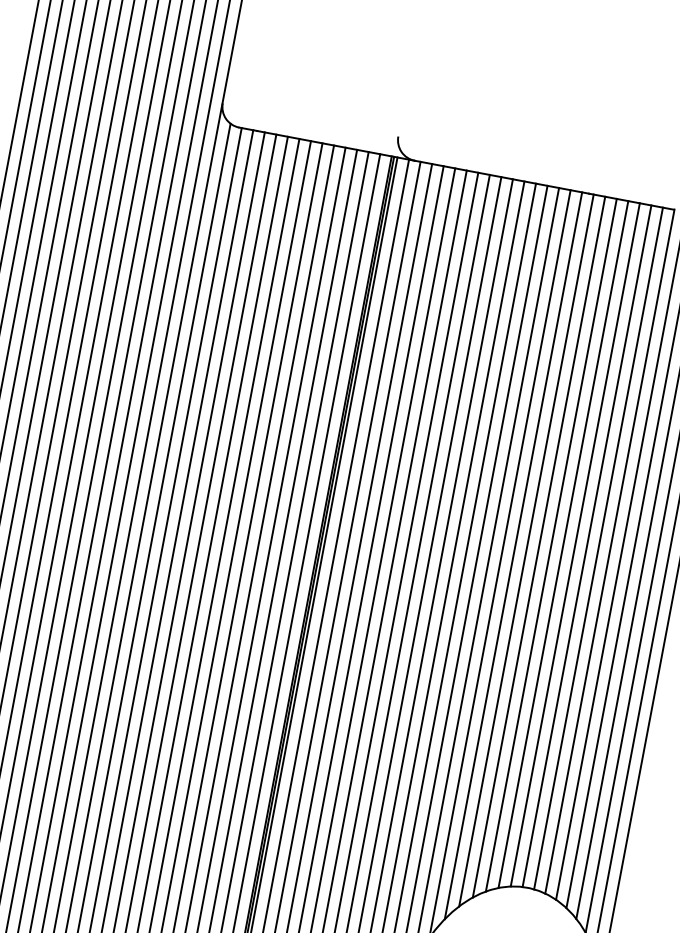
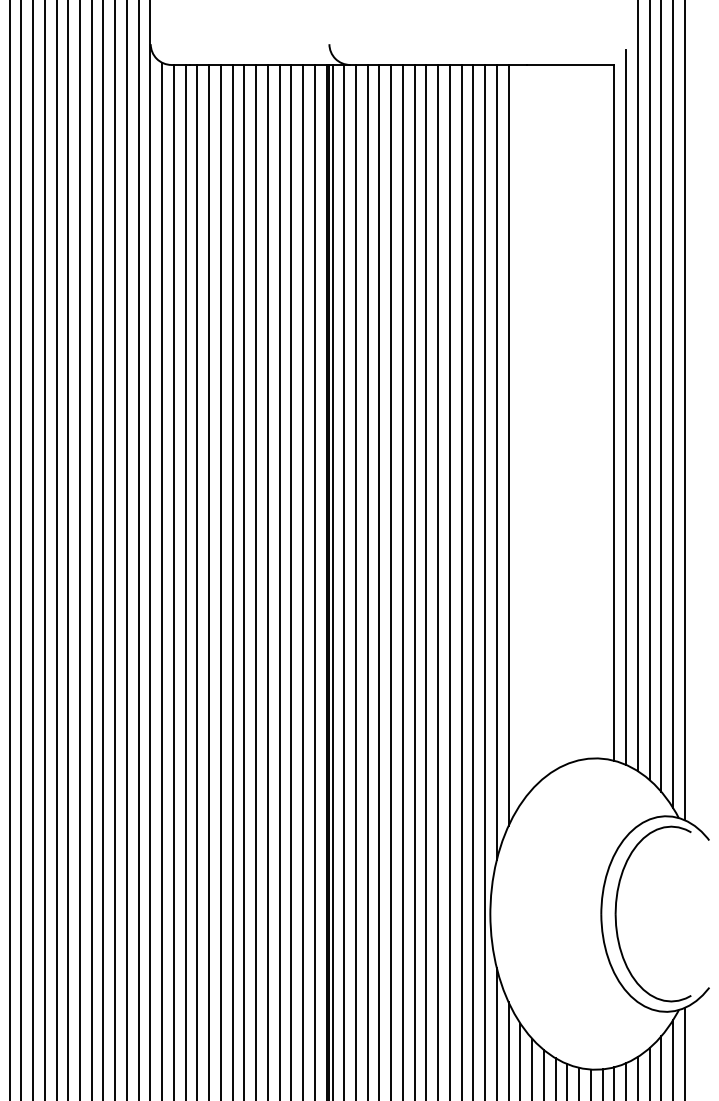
line: (551, 544) -> (555, 416), removed
line: (563, 544) -> (567, 414), removed
line: (575, 544) -> (579, 412), removed
line: (586, 545) -> (590, 411), removed
line: (538, 547) -> (543, 421), removed
line: (598, 548) -> (602, 411), removed
line: (526, 549) -> (532, 426), removed
line: (513, 555) -> (520, 434), removed

